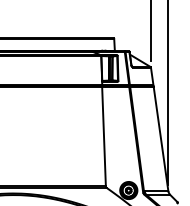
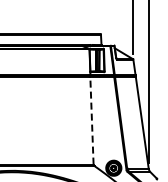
line: (103, 136) -> (91, 120), solid -> dashed

